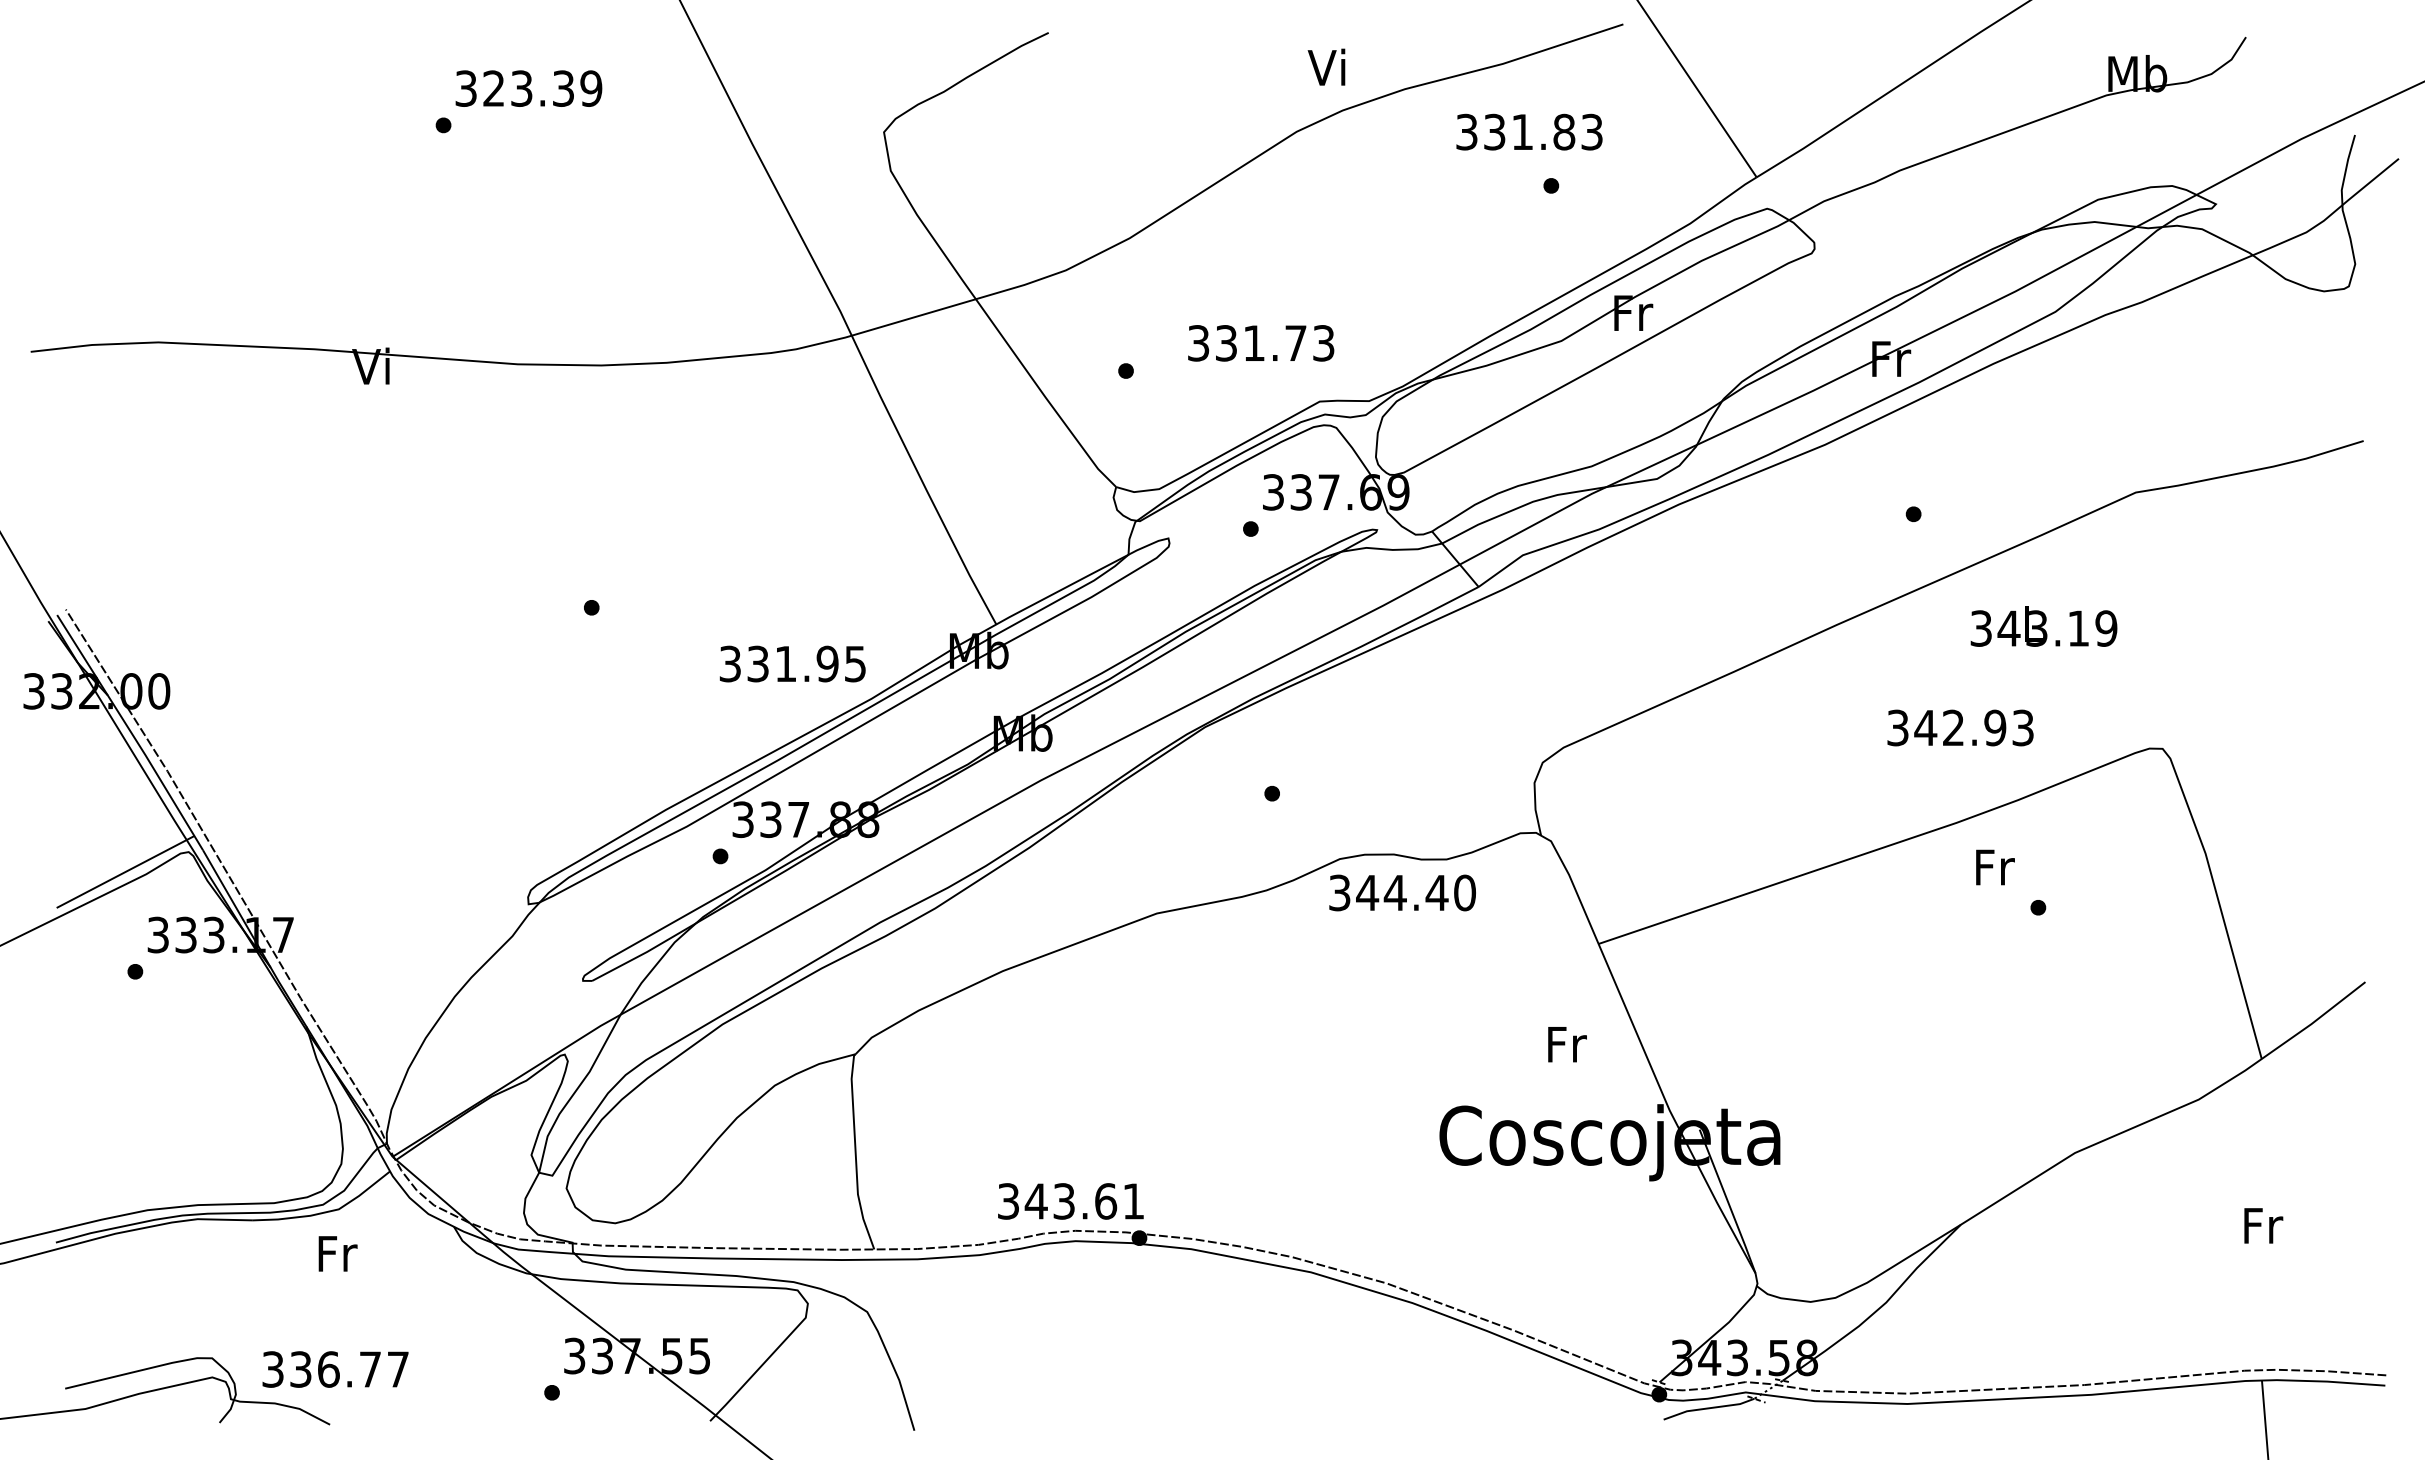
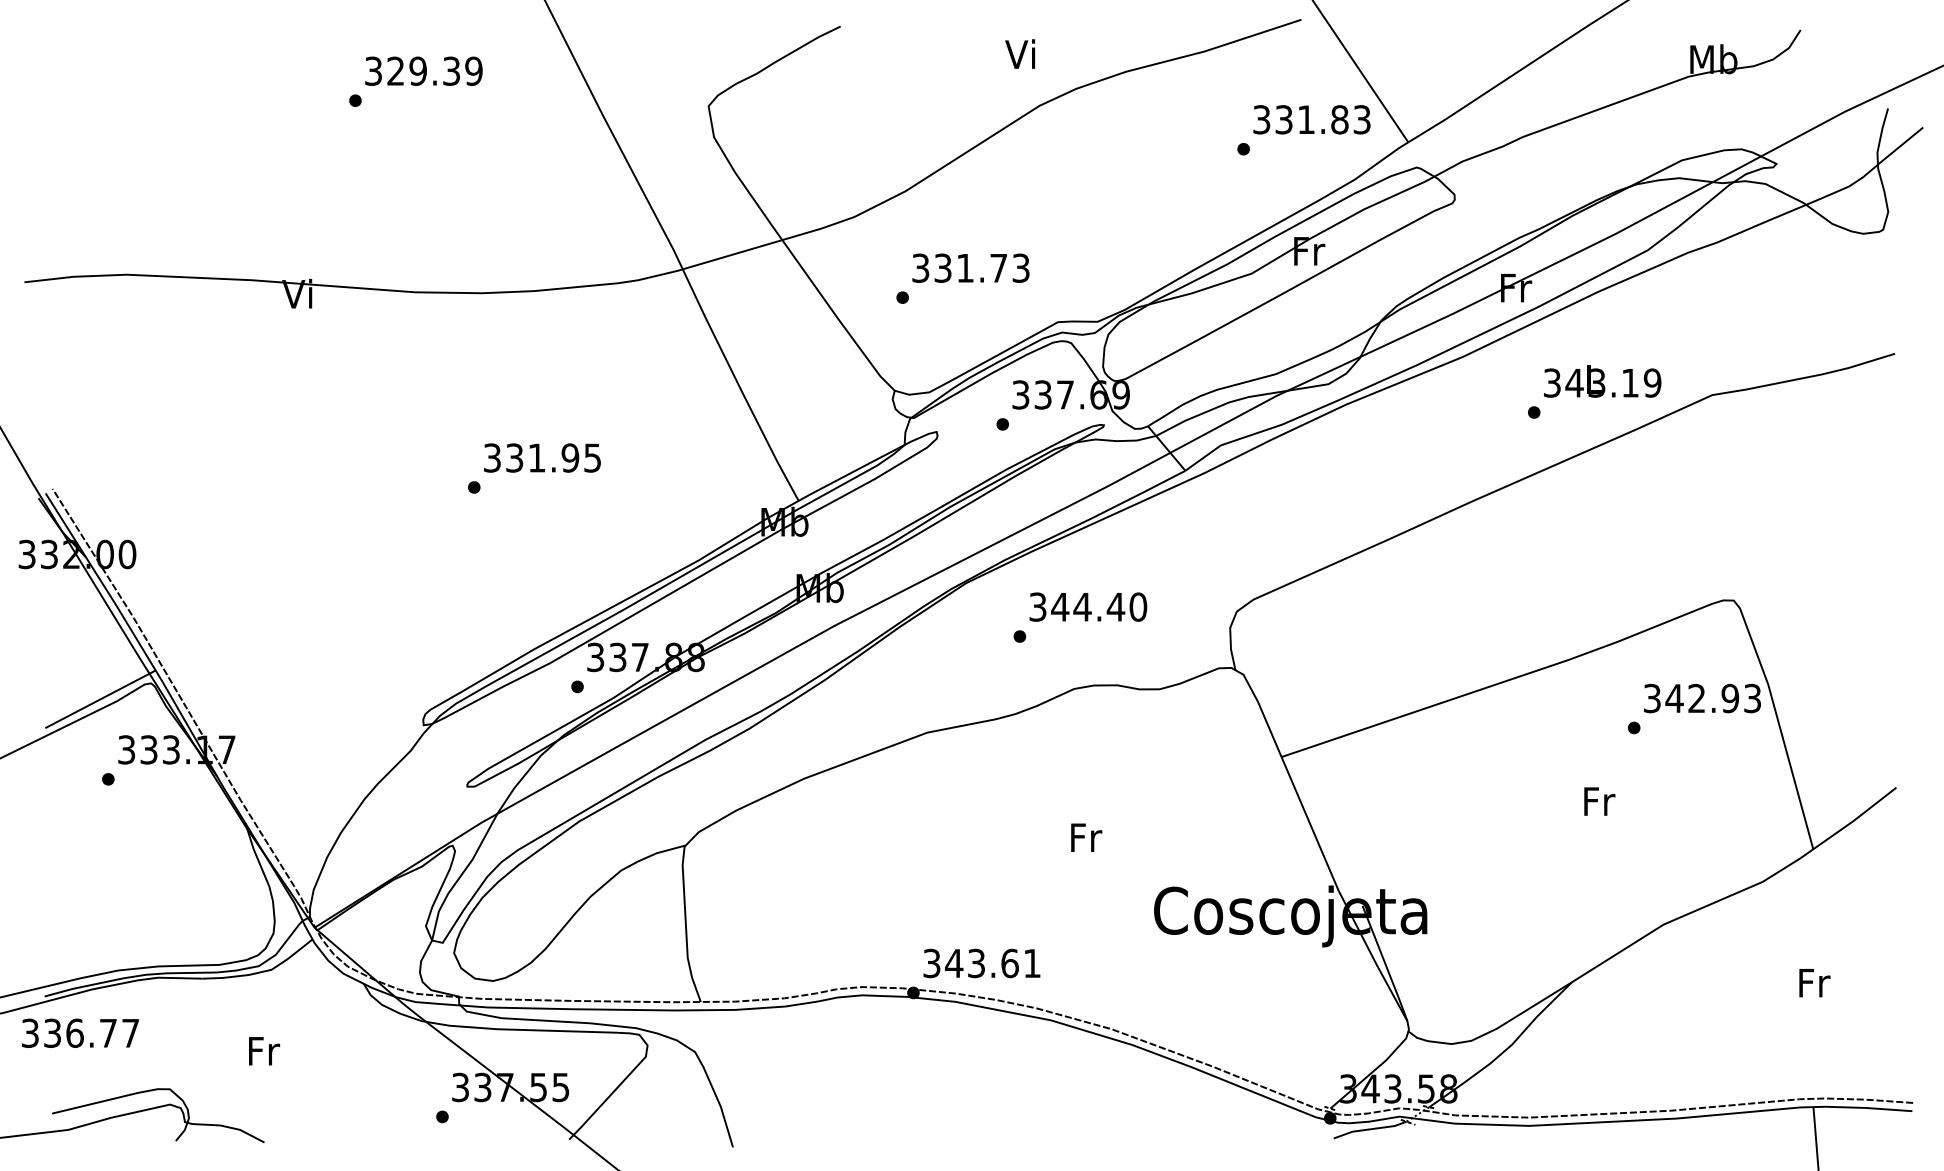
text: (1326, 66) -> (1020, 53), moved
text: (521, 88) -> (417, 71), 323.39 -> 329.39
text: (1529, 131) -> (1311, 119), moved
text: (1261, 343) -> (971, 268), moved
text: (2043, 626) -> (1602, 381), moved
text: (792, 663) -> (542, 457), moved
text: (1960, 727) -> (1702, 698), moved
text: (1995, 867) -> (1599, 801), moved
text: (1402, 892) -> (1088, 606), moved
text: (1567, 1044) -> (1086, 837), moved
text: (1070, 1201) -> (981, 963), moved
text: (337, 1253) -> (264, 1050), moved
text: (335, 1369) -> (80, 1033), moved

